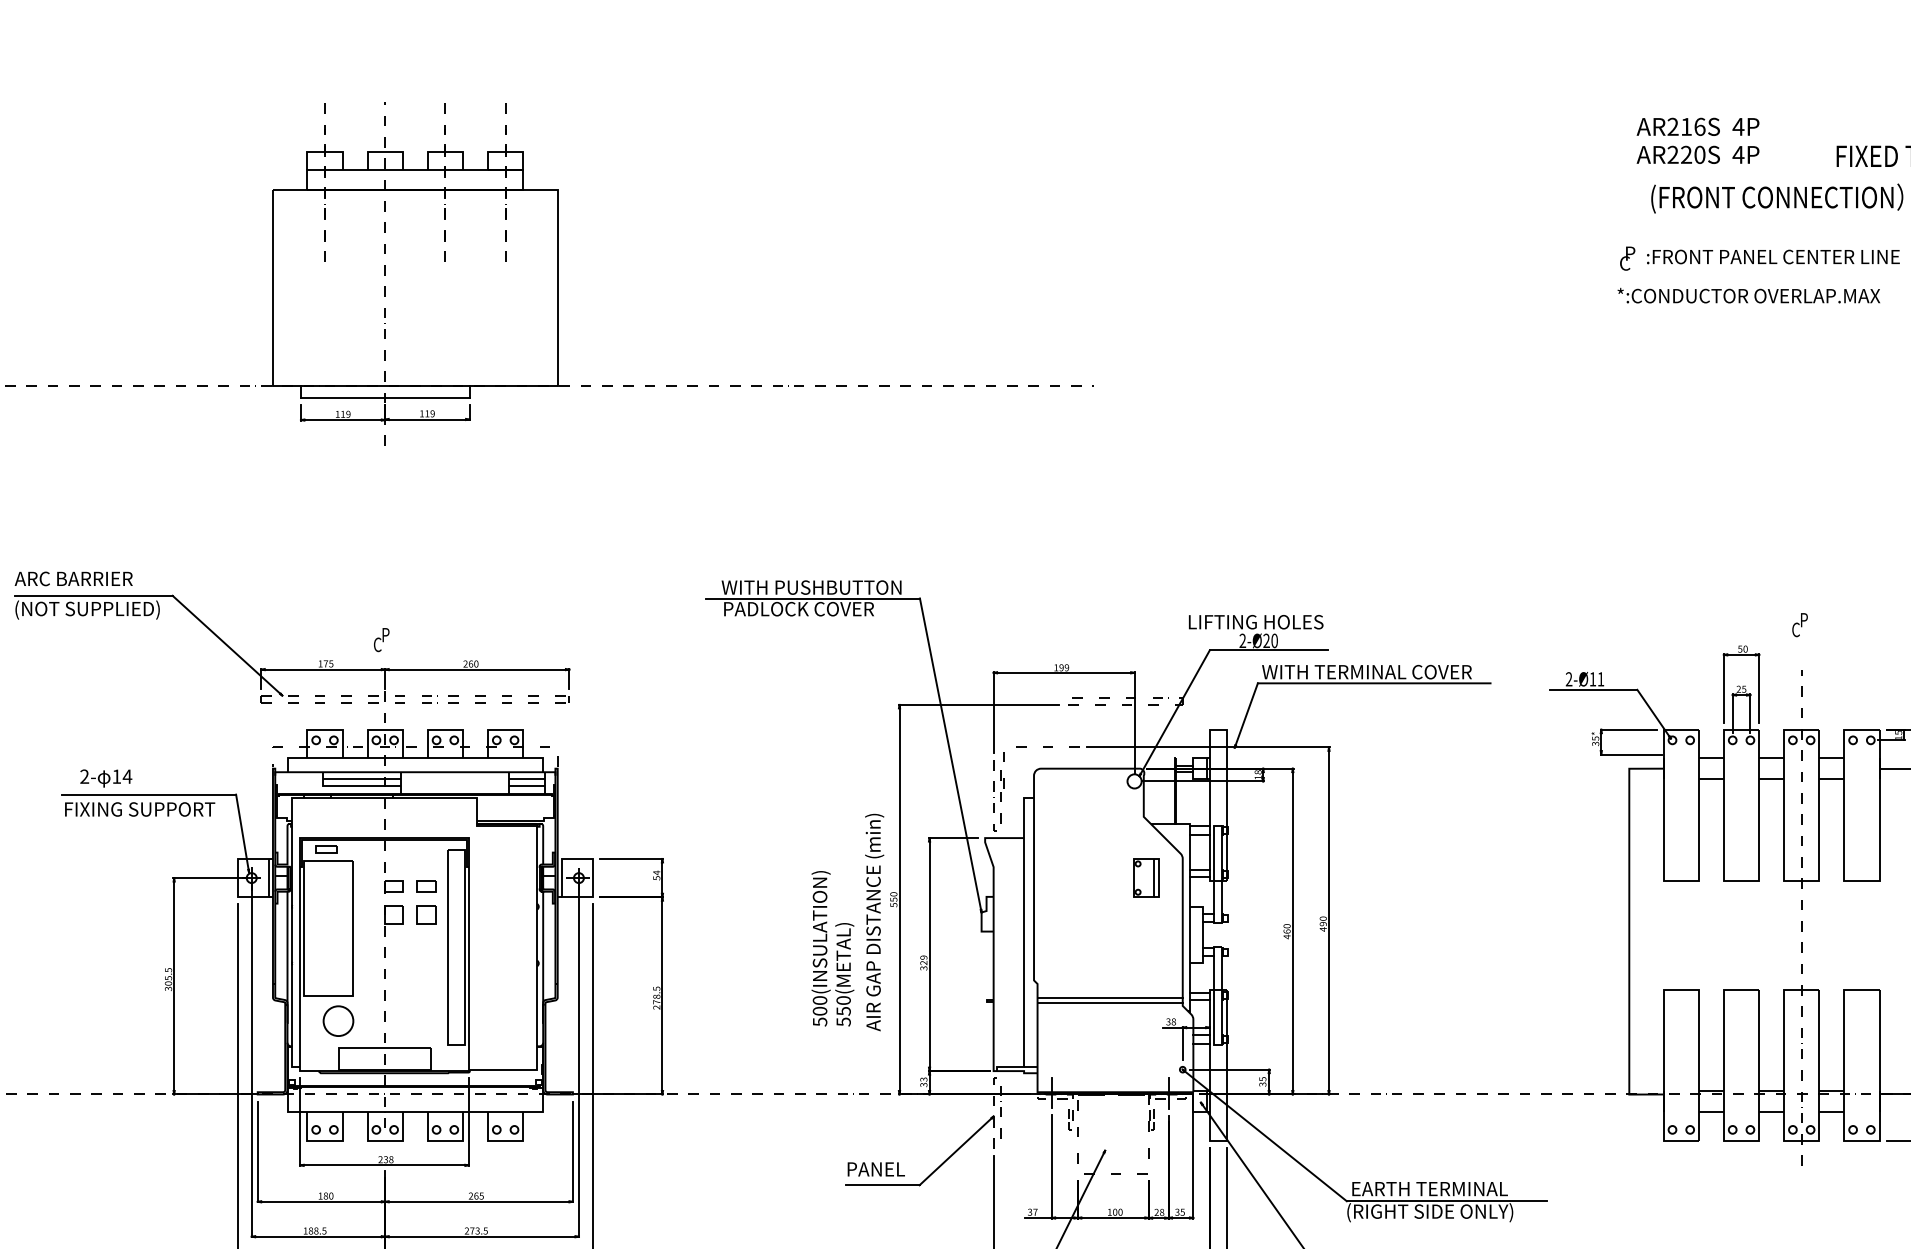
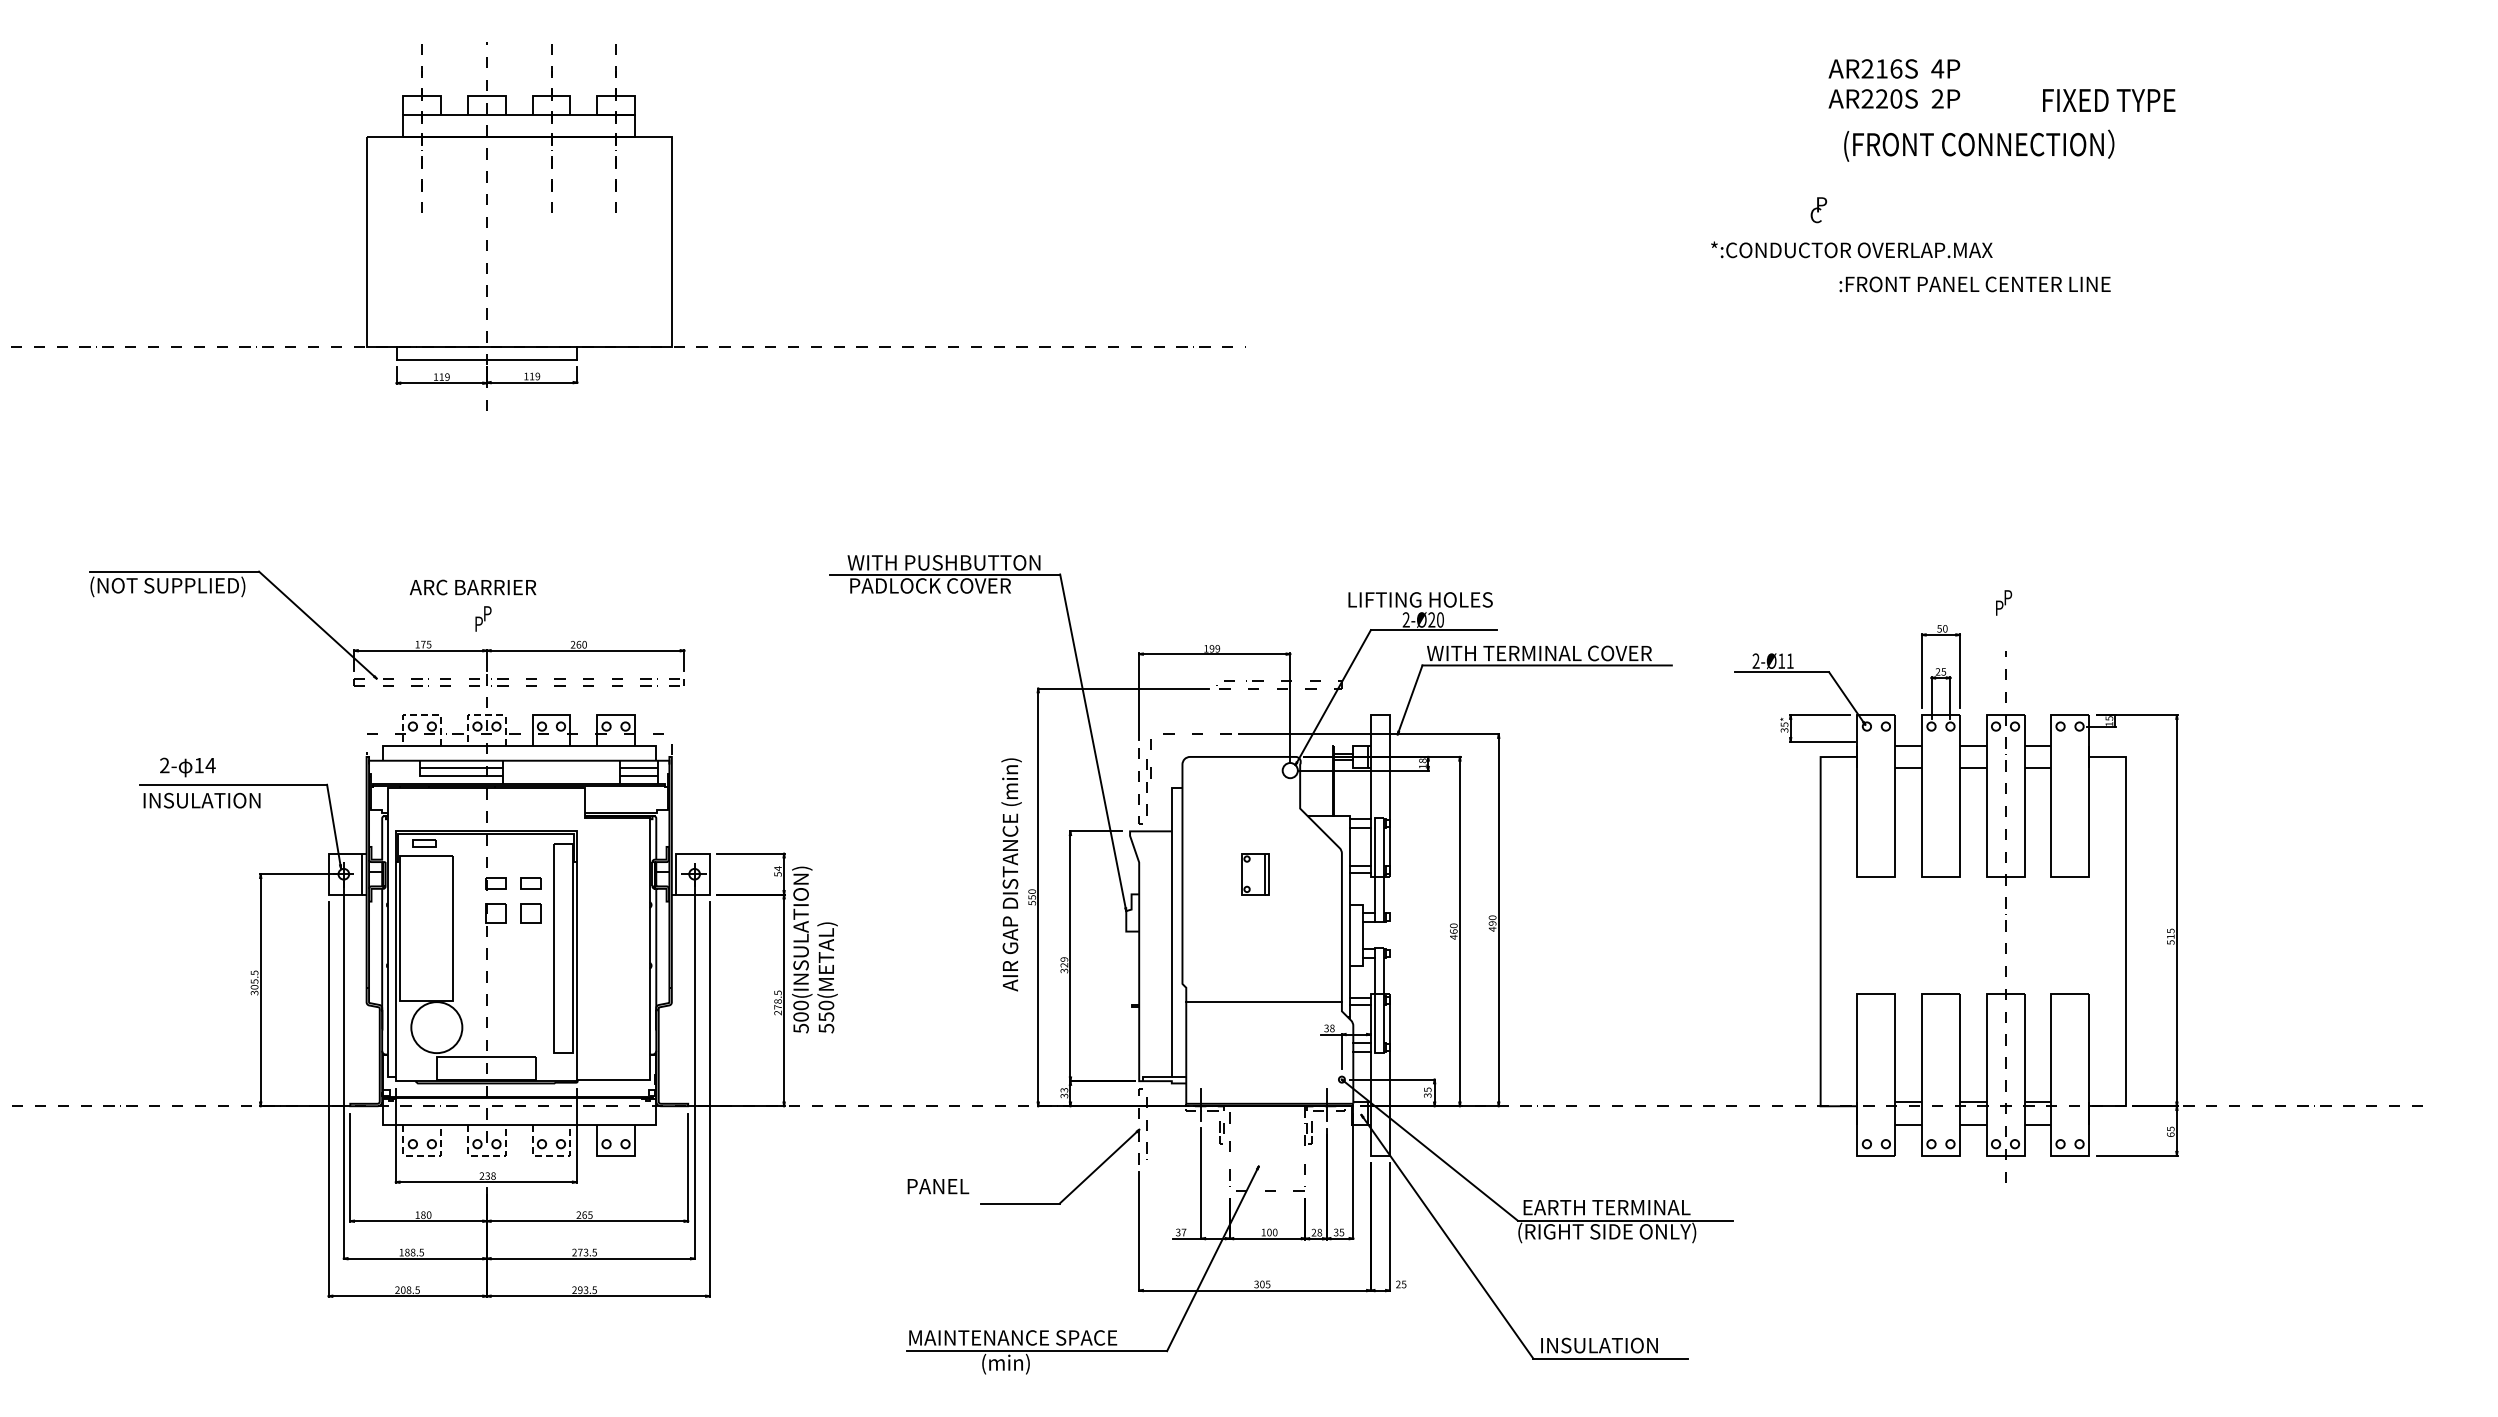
text: (1738, 154) -> (1937, 98), 4P -> 2P
text: (1772, 257) -> (1974, 284), moved
text: (1748, 295) -> (1851, 249), moved
text: (73, 578) -> (472, 587), moved
text: (1796, 629) -> (1999, 607), C -> P
text: (377, 644) -> (478, 623), C -> P
line: (325, 730) -> (422, 715), solid -> dashed
line: (384, 730) -> (486, 715), solid -> dashed
text: (140, 809) -> (224, 800), FIXING SUPPORT -> INSULATION
part: (1145, 878) -> (1255, 874), moved
text: (874, 922) -> (1011, 874), moved
text: (832, 948) -> (814, 949), moved
line: (1109, 1003) -> (1263, 1008), removed
circle: (338, 1021) -> (436, 1027), size x1.6
line: (325, 1140) -> (422, 1155), solid -> dashed
line: (384, 1140) -> (486, 1155), solid -> dashed
line: (445, 1140) -> (551, 1155), solid -> dashed
text: (876, 1169) -> (938, 1186), moved

